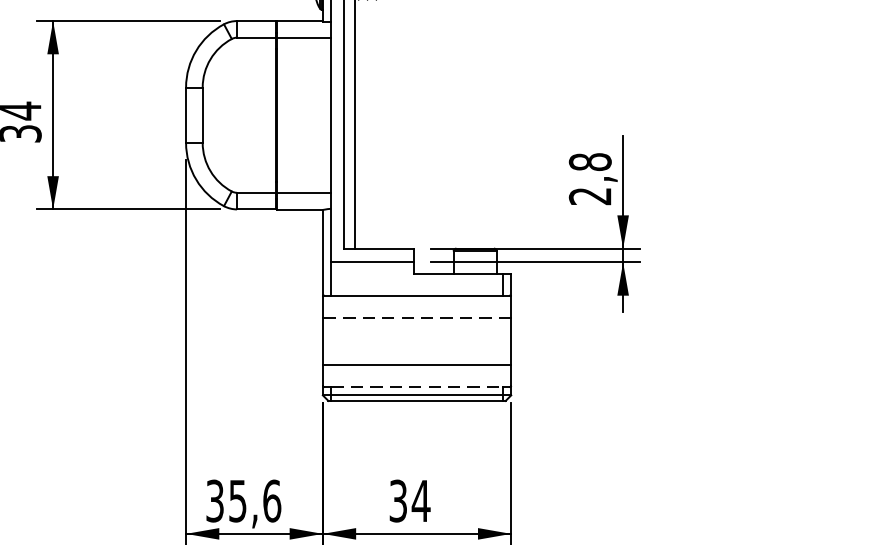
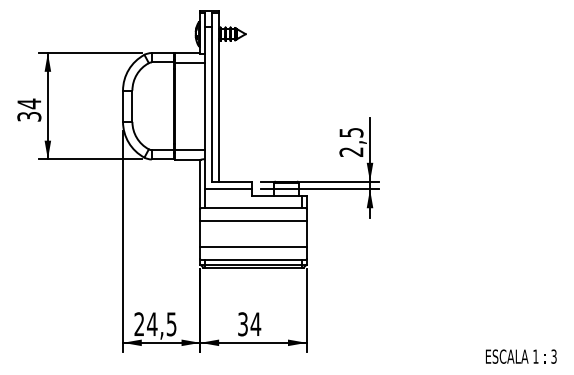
text: (590, 161) -> (351, 132), 2,8 -> 2,5
line: (416, 317) -> (253, 220), dashed -> solid
line: (416, 386) -> (253, 259), dashed -> solid
text: (243, 501) -> (155, 324), 35,6 -> 24,5

